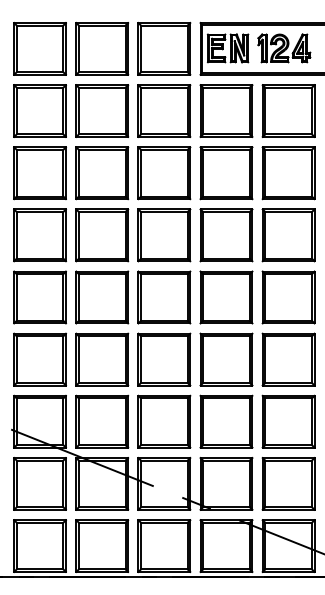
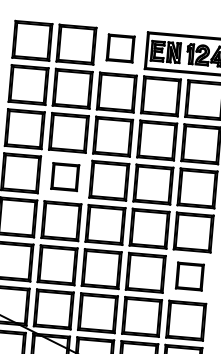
part: (164, 48) -> (120, 48), size x0.7
part: (102, 235) -> (65, 177), size x0.7
part: (288, 359) -> (189, 276), size x0.7

